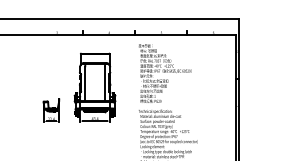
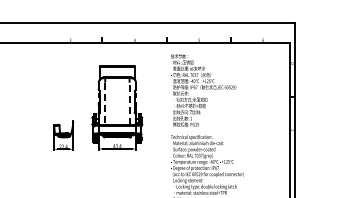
line: (85, 84) -> (105, 104), solid -> dashed
line: (104, 84) -> (129, 103), solid -> dashed

